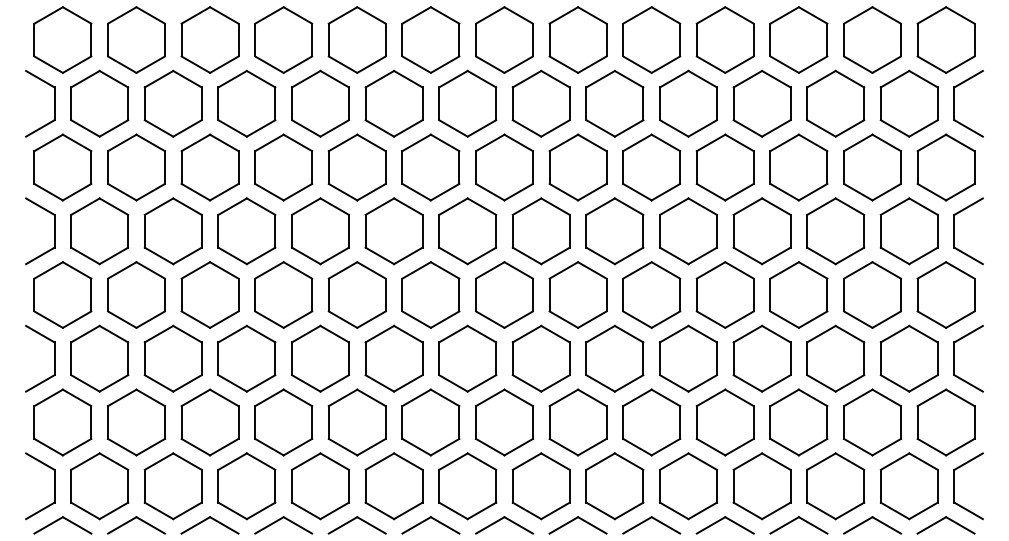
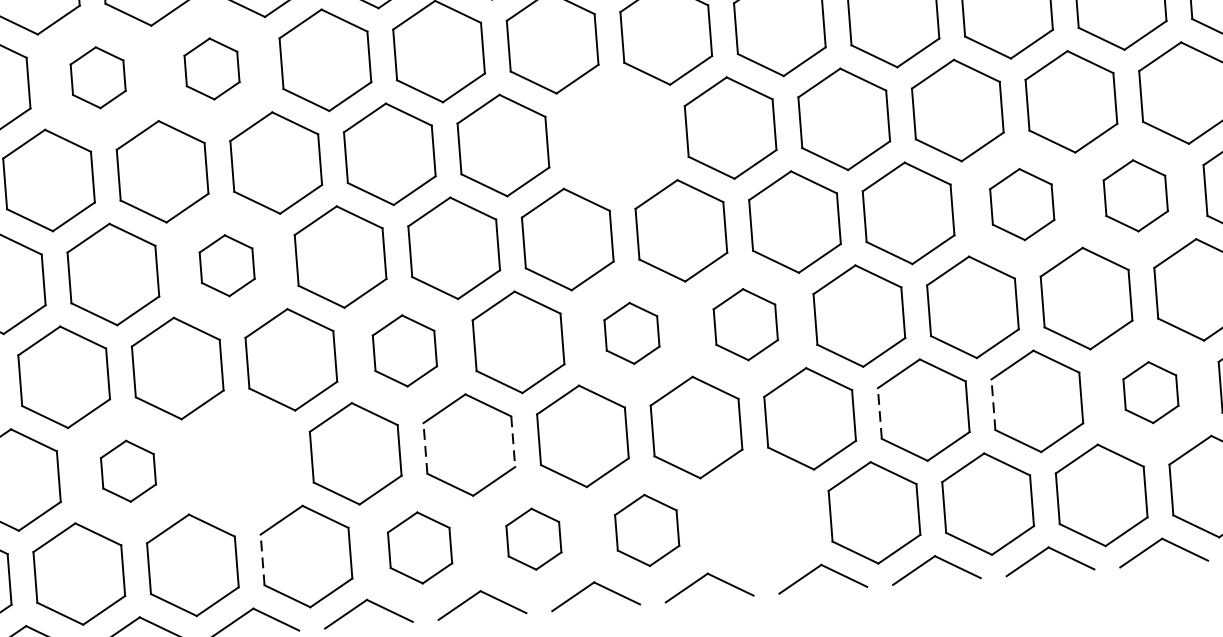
part: (209, 167) -> (97, 77), size x0.6
part: (283, 167) -> (211, 68), size x0.6
part: (540, 231) -> (615, 137), removed
part: (283, 294) -> (226, 264), size x0.6
part: (798, 294) -> (1021, 203), size x0.7
part: (872, 294) -> (1135, 195), size x0.7
part: (393, 358) -> (404, 350), size x0.7
part: (540, 358) -> (630, 333), size x0.6
part: (614, 358) -> (745, 324), size x0.7
part: (209, 422) -> (127, 471), size x0.6
part: (283, 422) -> (241, 462), removed
line: (402, 422) -> (425, 448), solid -> dashed
line: (696, 422) -> (879, 413), solid -> dashed
line: (770, 422) -> (993, 404), solid -> dashed
part: (872, 422) -> (1150, 392), size x0.6
line: (459, 423) -> (513, 443), solid -> dashed
line: (292, 485) -> (263, 558), solid -> dashed
part: (393, 486) -> (419, 548), size x0.7
part: (467, 486) -> (533, 539), size x0.6
part: (540, 486) -> (646, 530), size x0.7
part: (614, 486) -> (760, 522), removed

